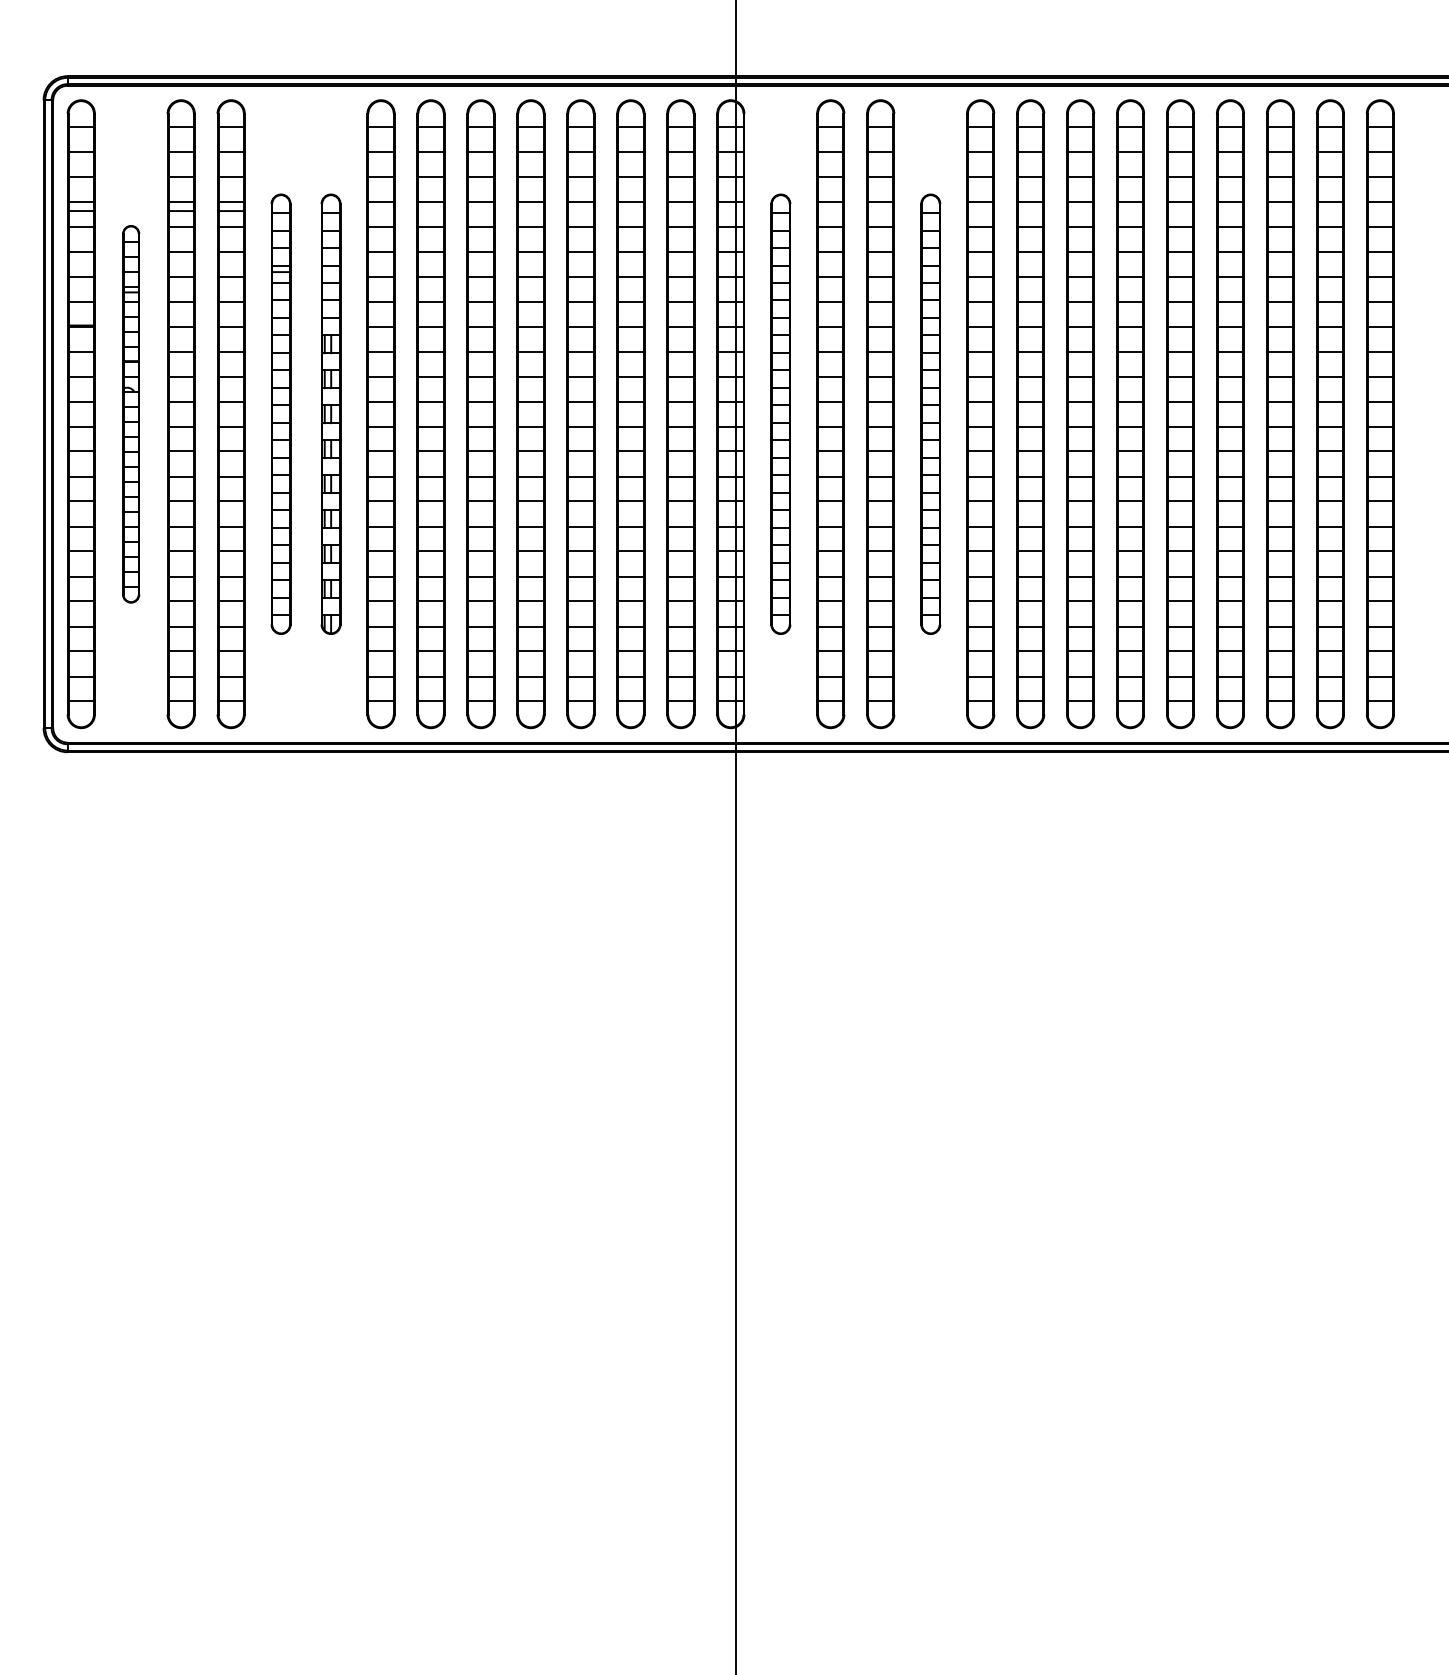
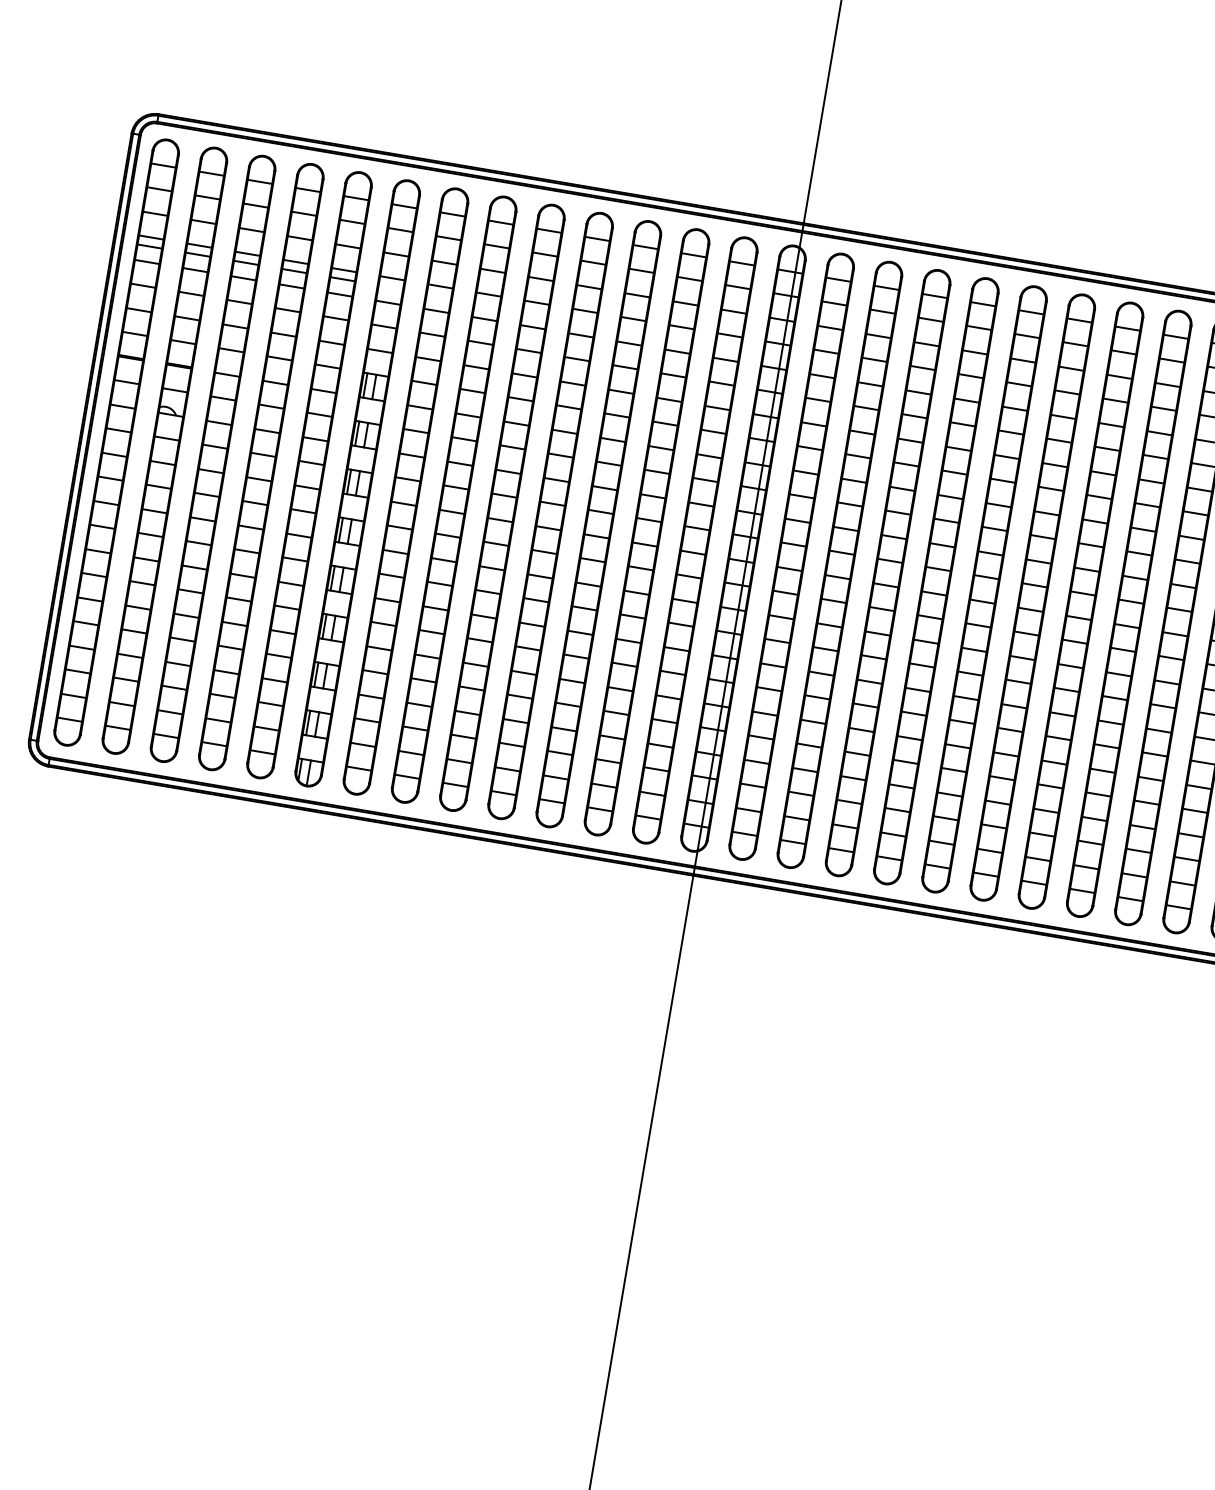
part: (130, 414) -> (164, 450), size x1.67
part: (280, 414) -> (308, 475), size x1.43
part: (330, 414) -> (357, 483), size x1.43
part: (780, 414) -> (791, 557), size x1.43
part: (930, 414) -> (936, 581), size x1.43

